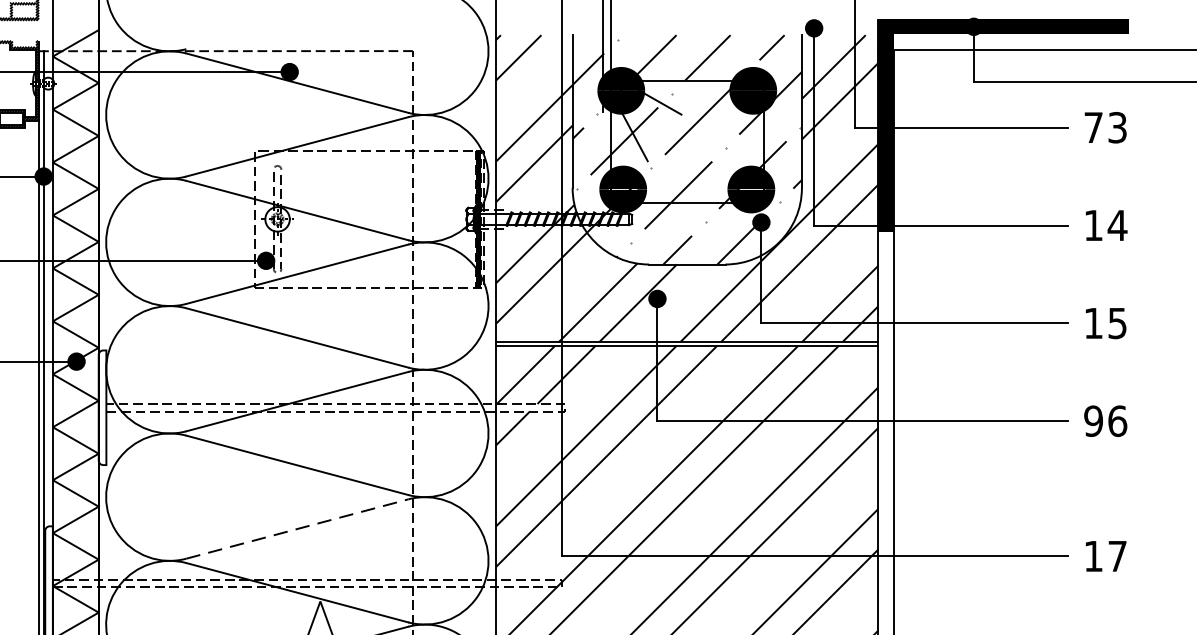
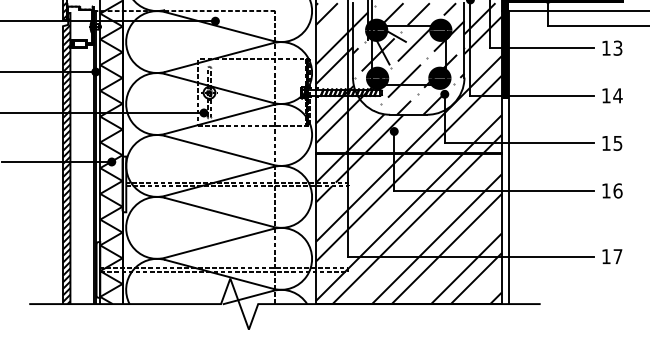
text: (1093, 126) -> (606, 47), 73 -> 13
text: (1091, 420) -> (605, 190), 96 -> 16
line: (298, 529) -> (219, 243), dashed -> solid

